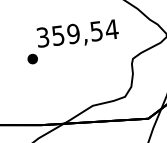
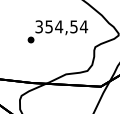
text: (74, 33) -> (59, 26), 359,54 -> 354,54

